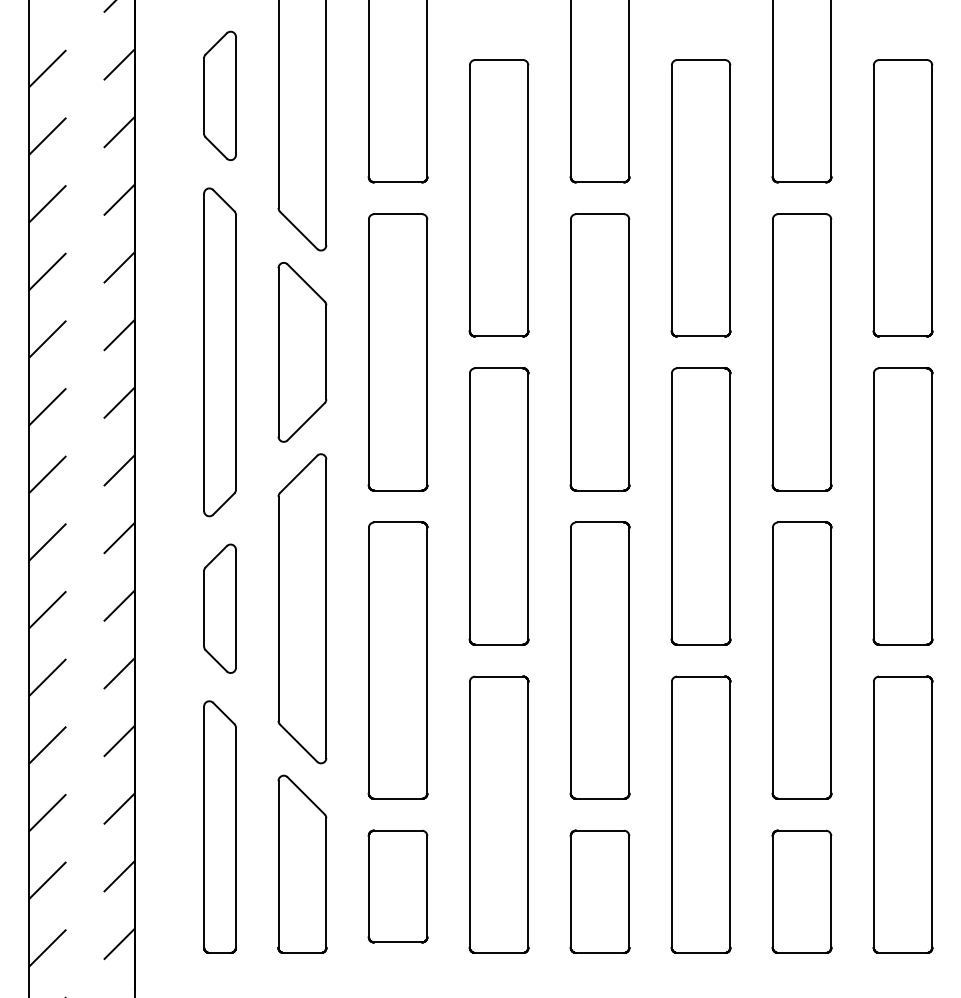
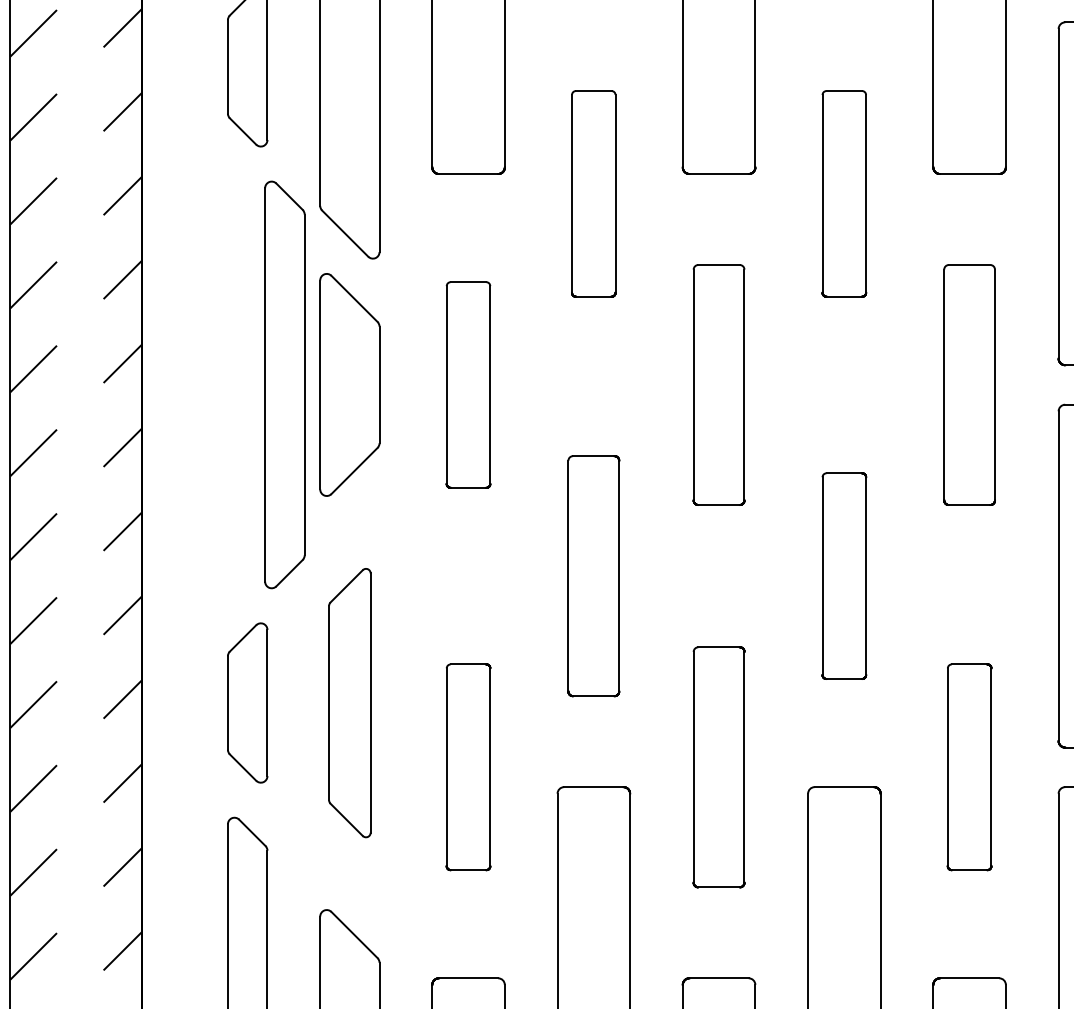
part: (498, 198) -> (593, 194), size x0.6
part: (700, 198) -> (843, 194), size x0.6
part: (219, 352) -> (284, 385), moved
part: (397, 352) -> (467, 385), size x0.6
part: (599, 352) -> (718, 385), size x0.7
part: (801, 352) -> (968, 385), size x0.7
part: (498, 506) -> (593, 576), size x0.7
part: (700, 506) -> (843, 576), size x0.6
part: (302, 608) -> (349, 702), size x0.7
part: (397, 660) -> (467, 767), size x0.6
part: (599, 660) -> (718, 767), size x0.7
part: (801, 660) -> (968, 767), size x0.6

